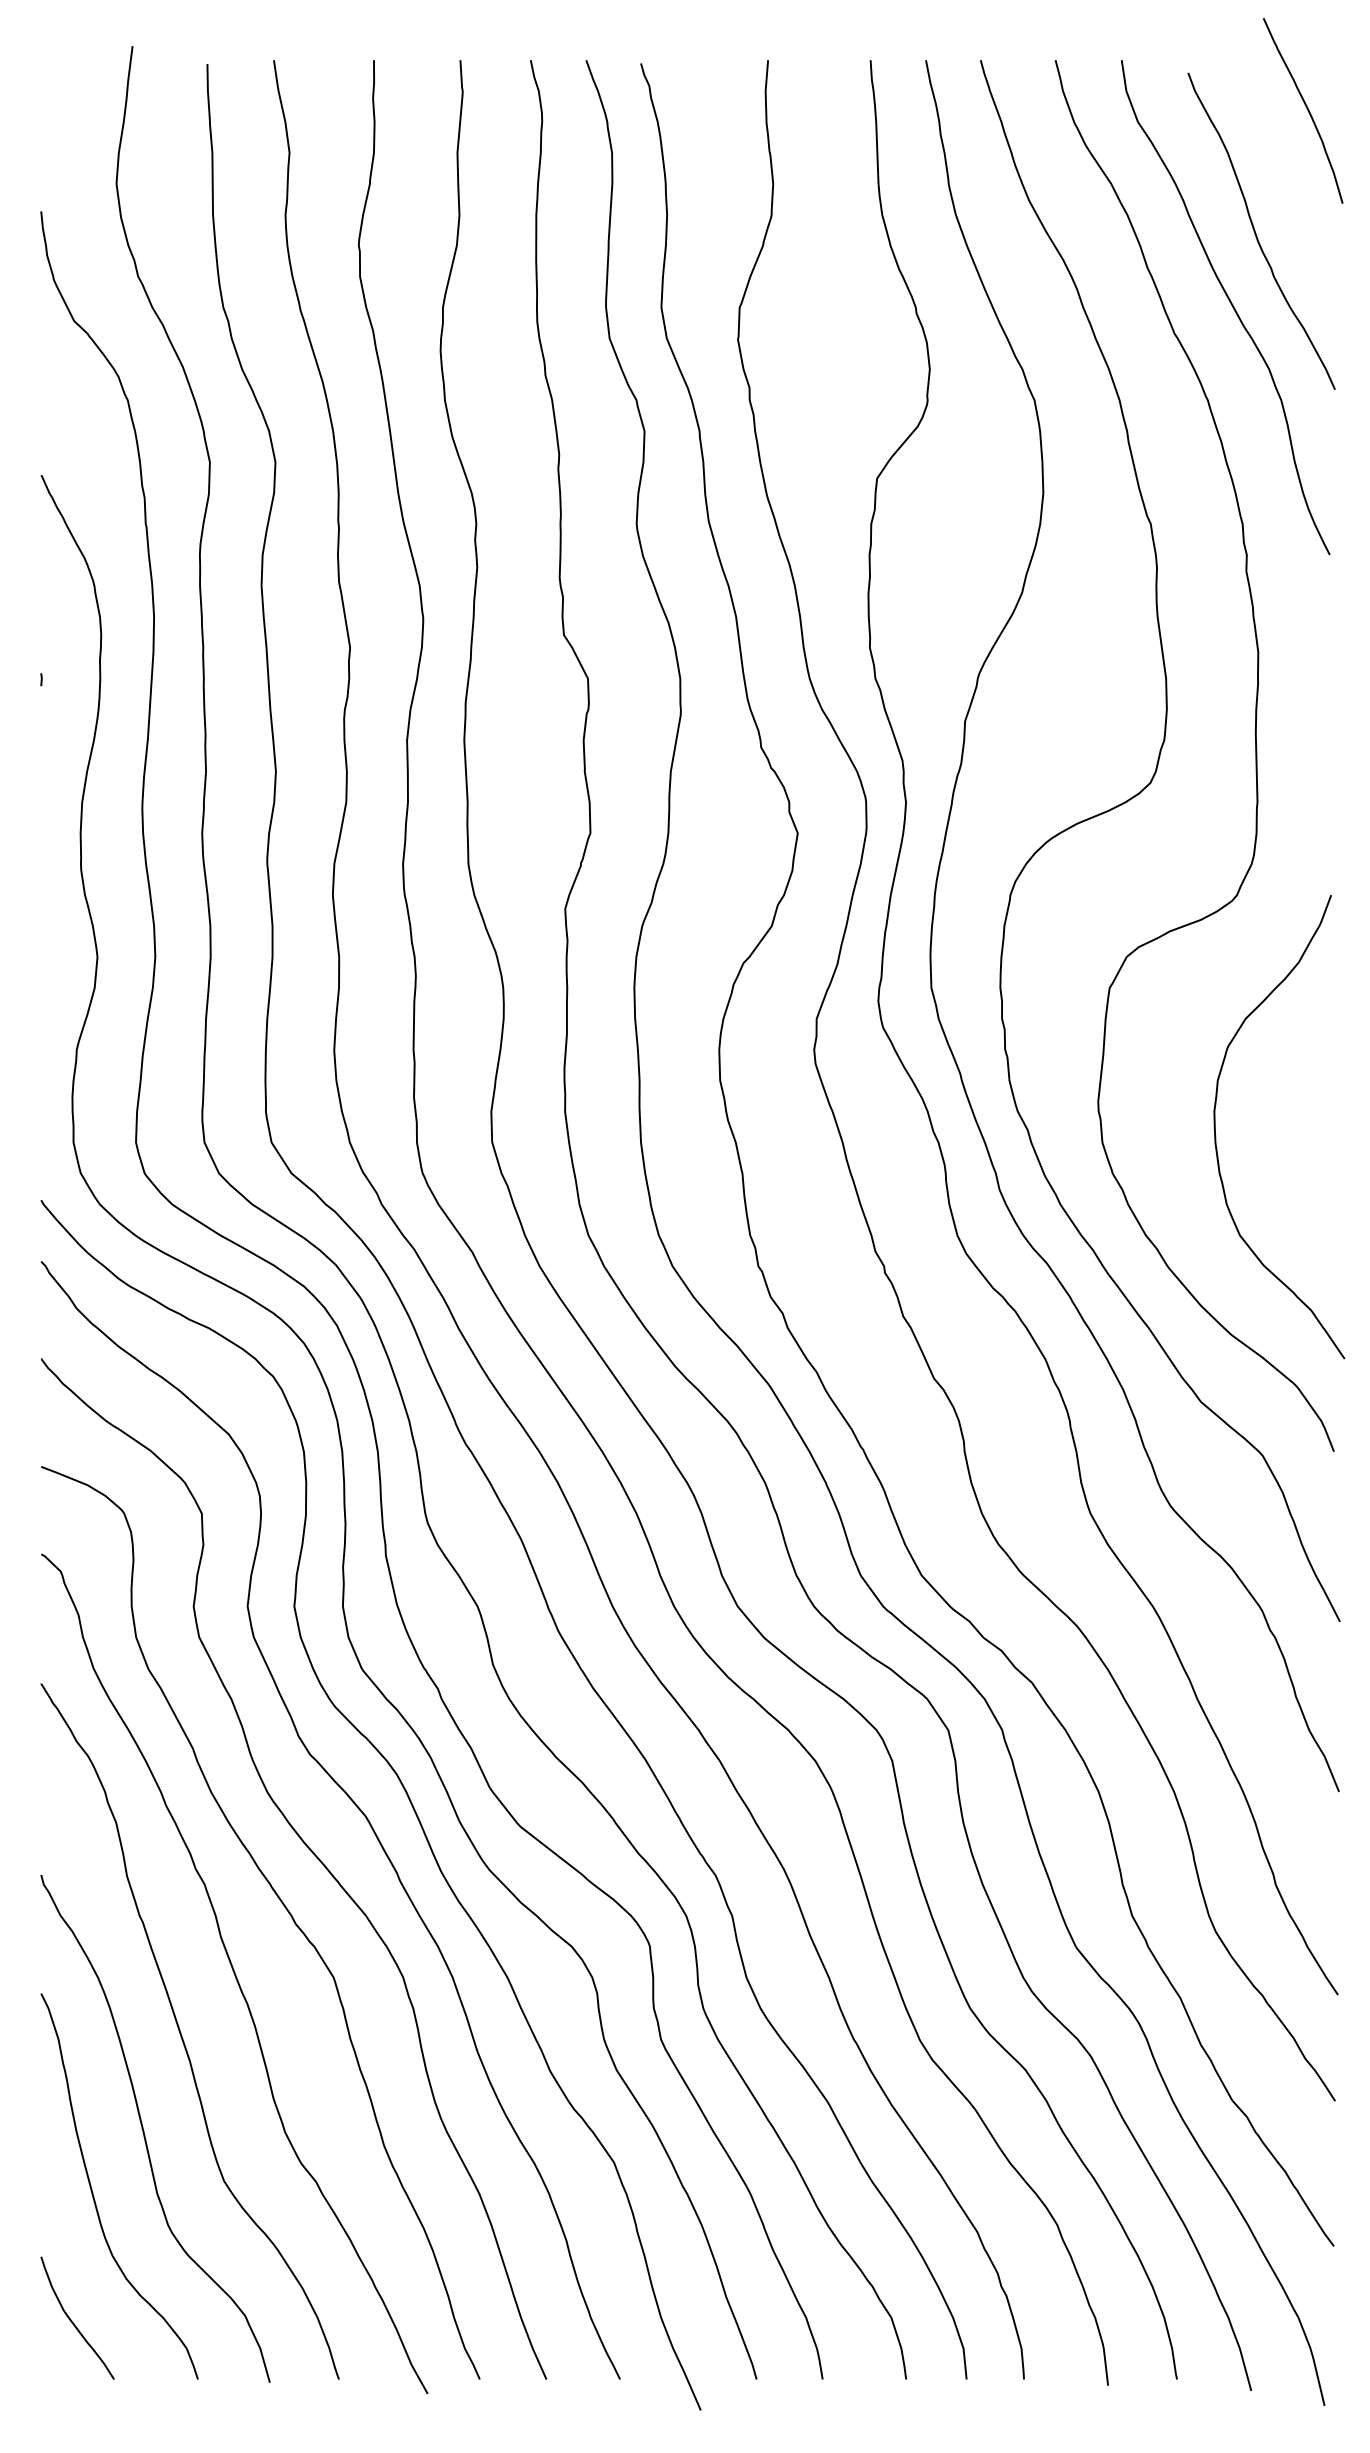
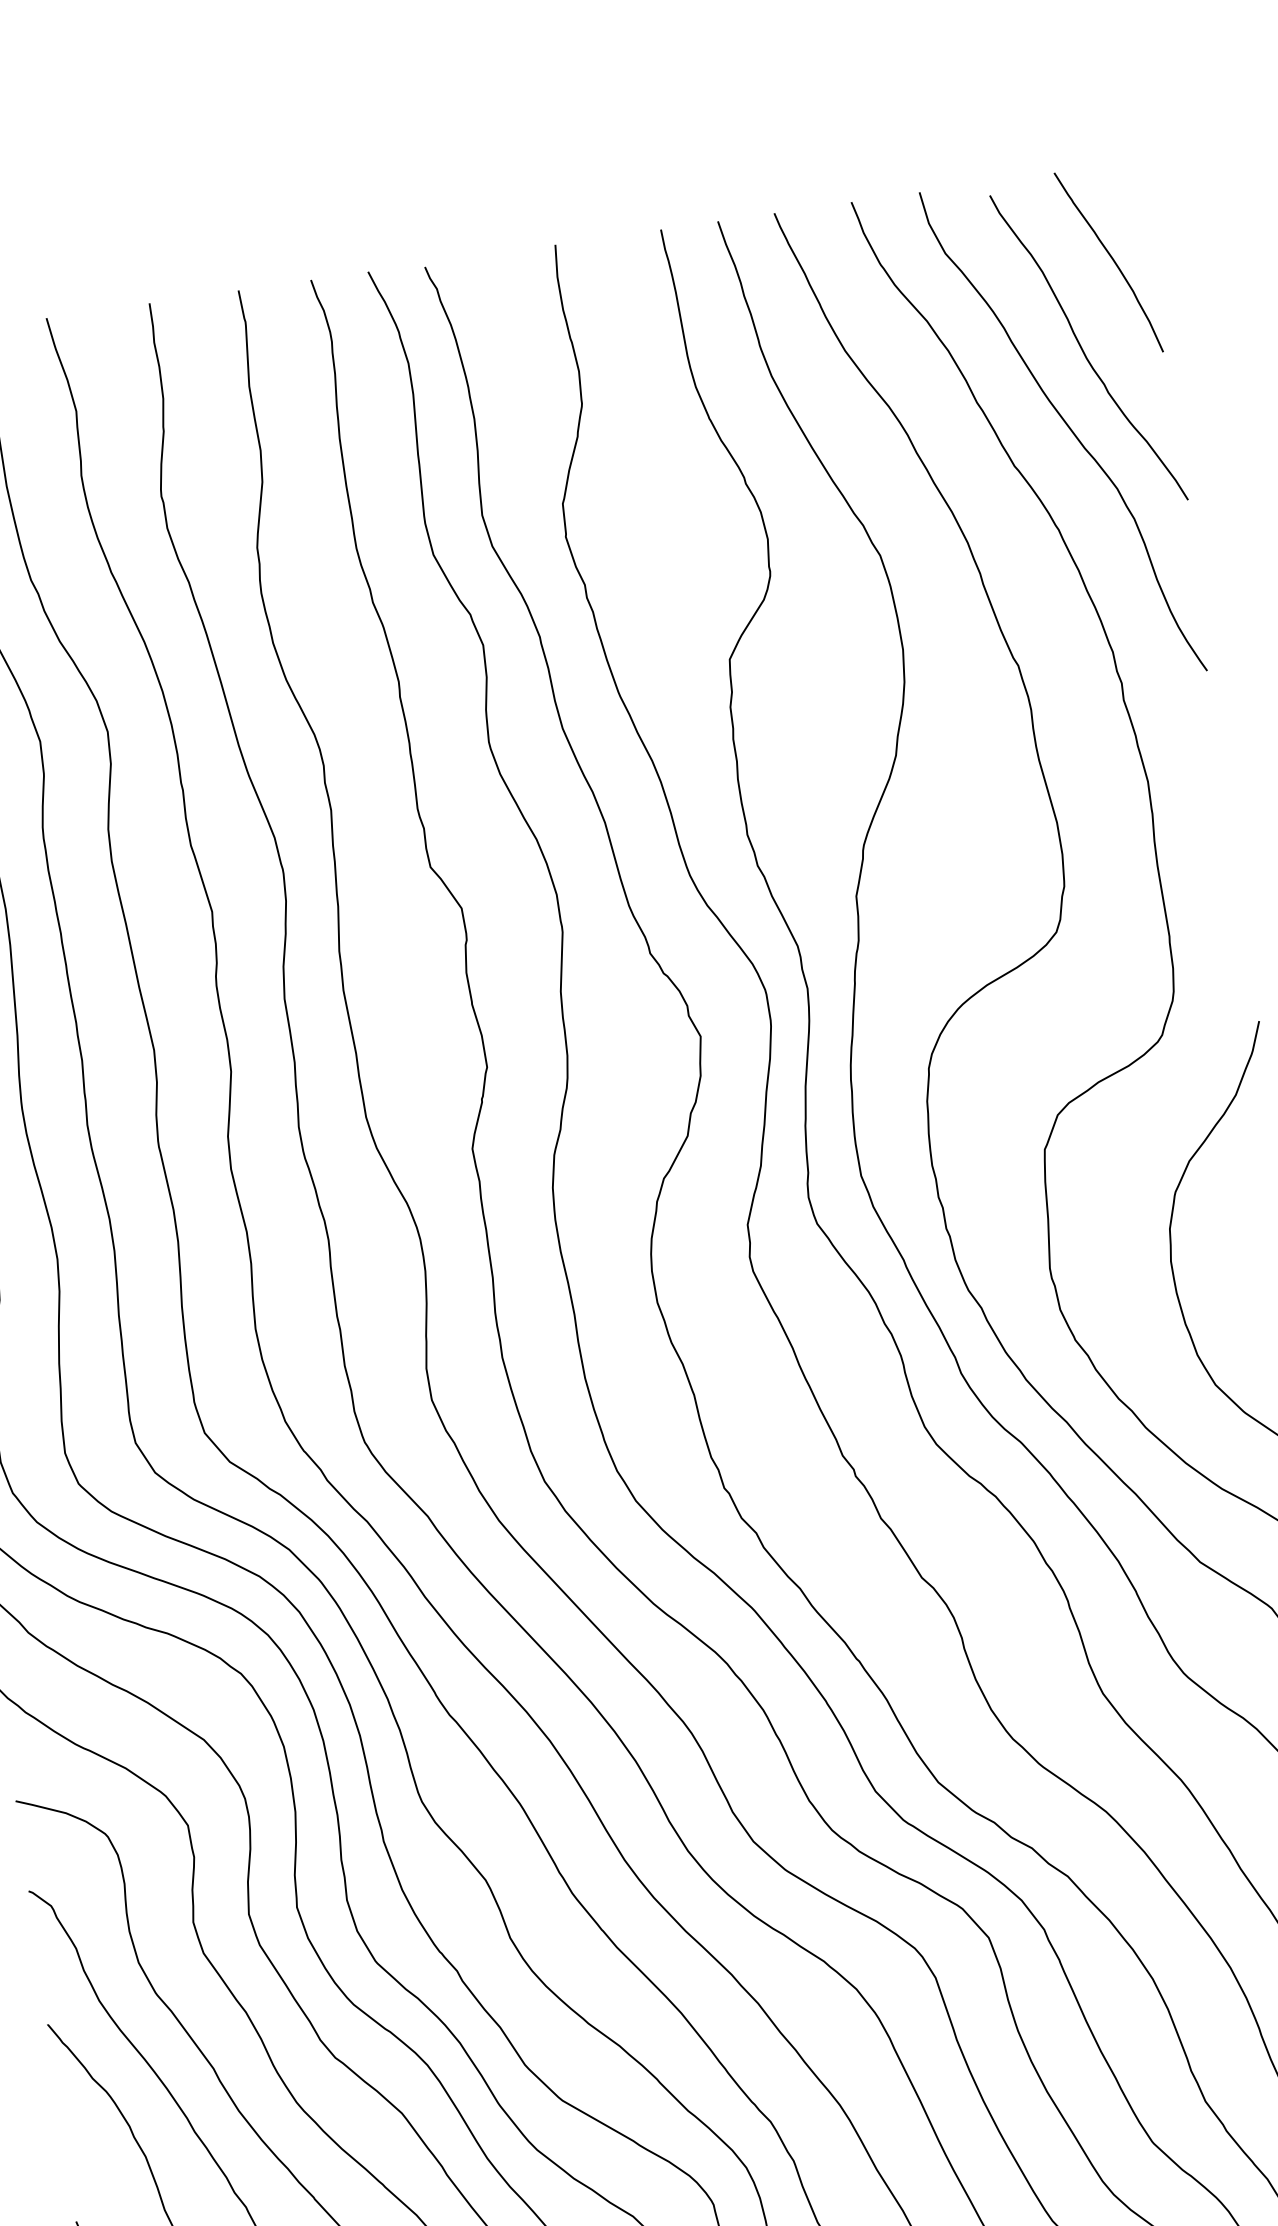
curve: (1306, 108) -> (1111, 259), moved

